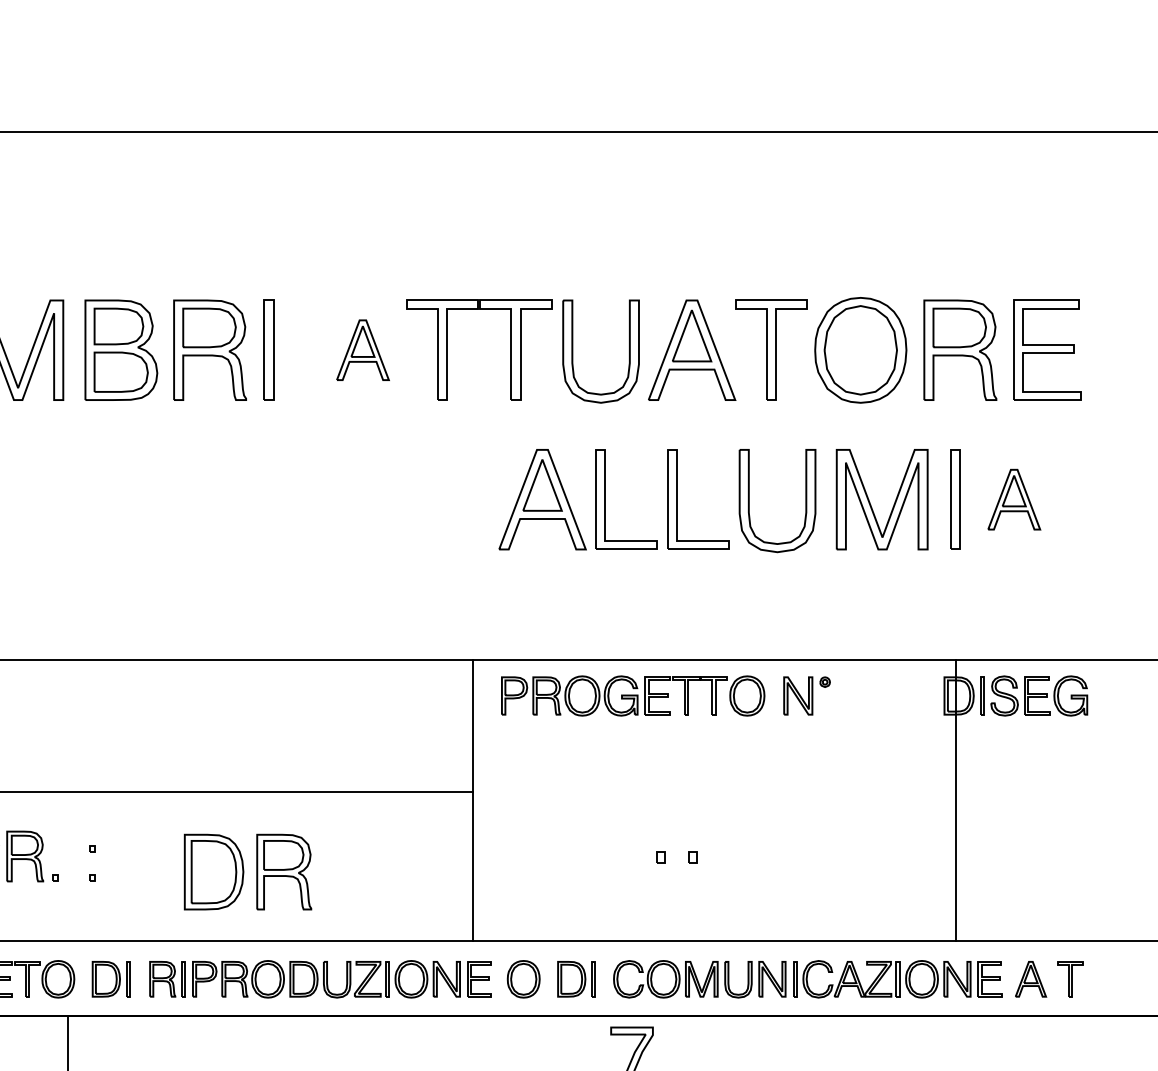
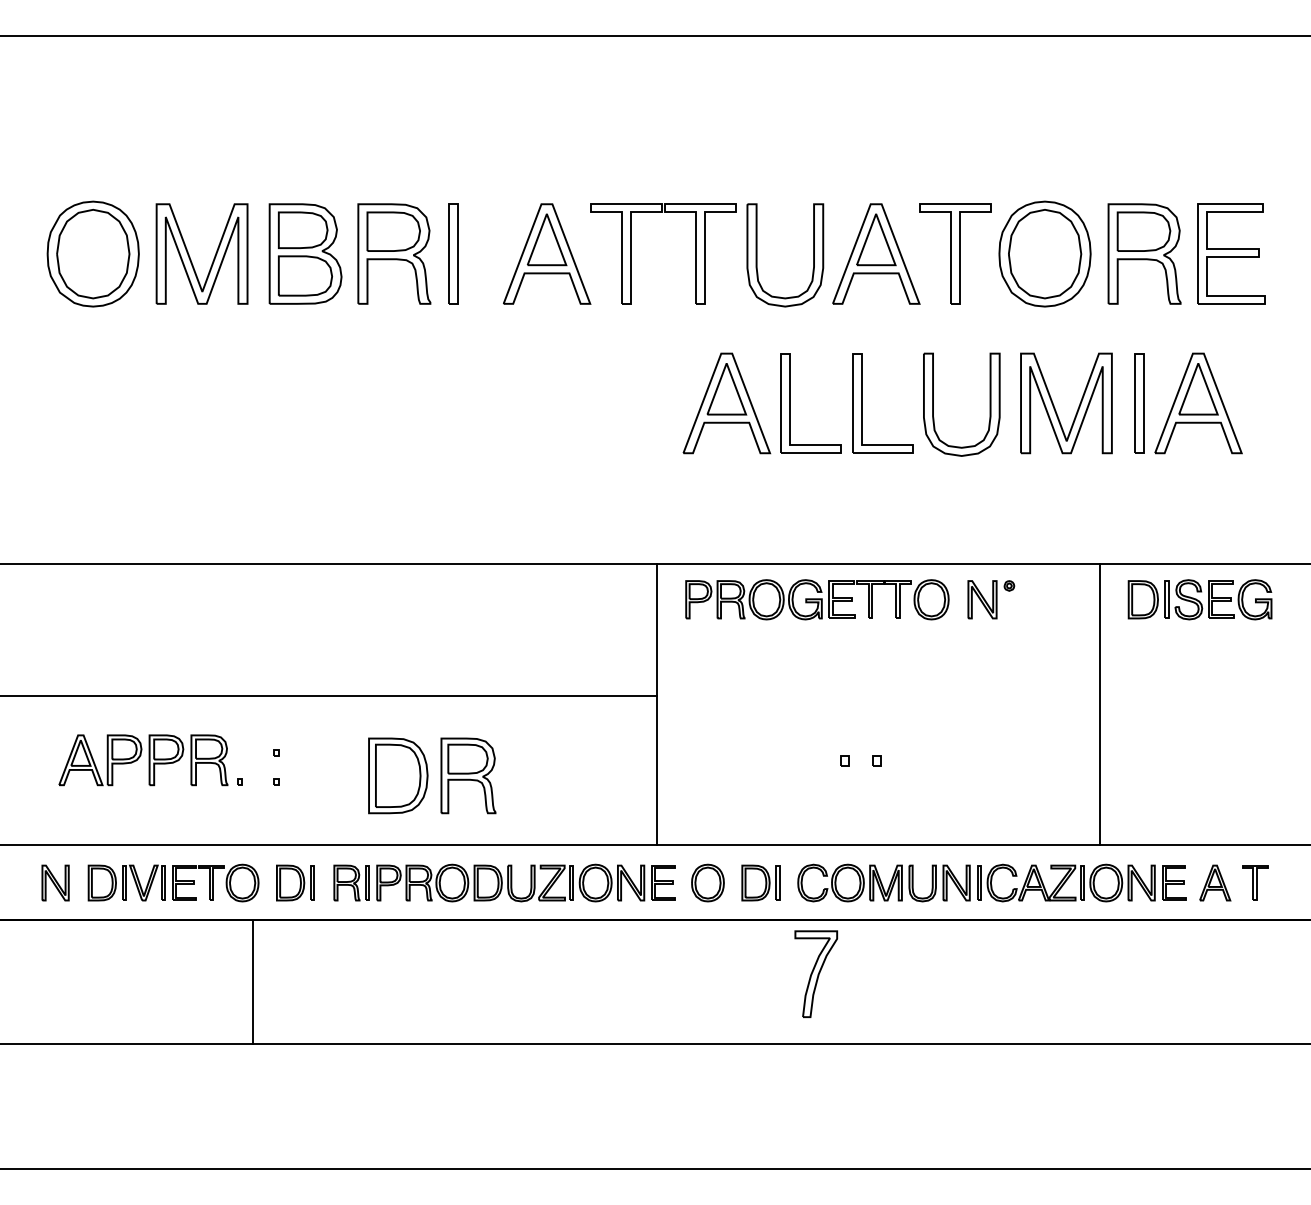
part: (363, 349) -> (547, 253), size x1.67
part: (1014, 499) -> (1198, 403), size x1.67
line: (956, 800) -> (1099, 704), moved

